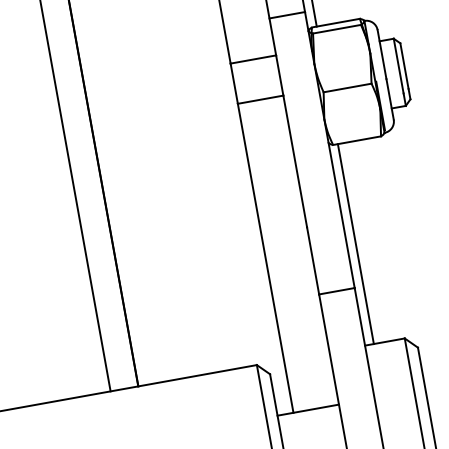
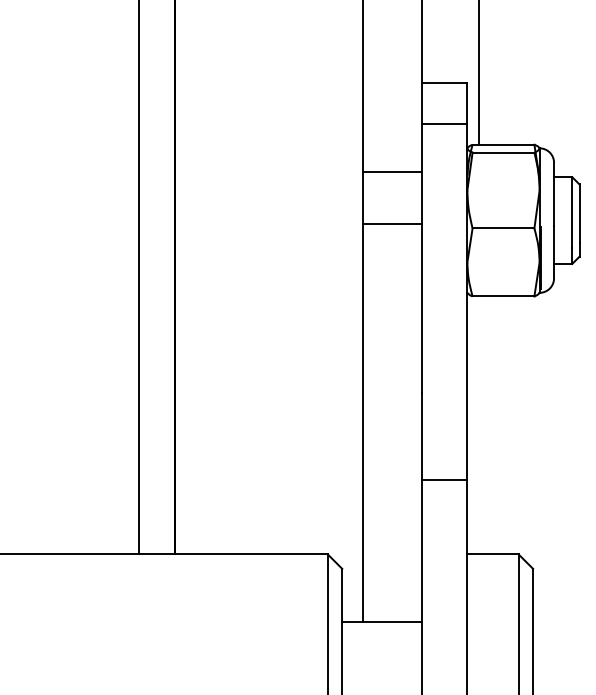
line: (355, 244) -> (478, 425), removed

